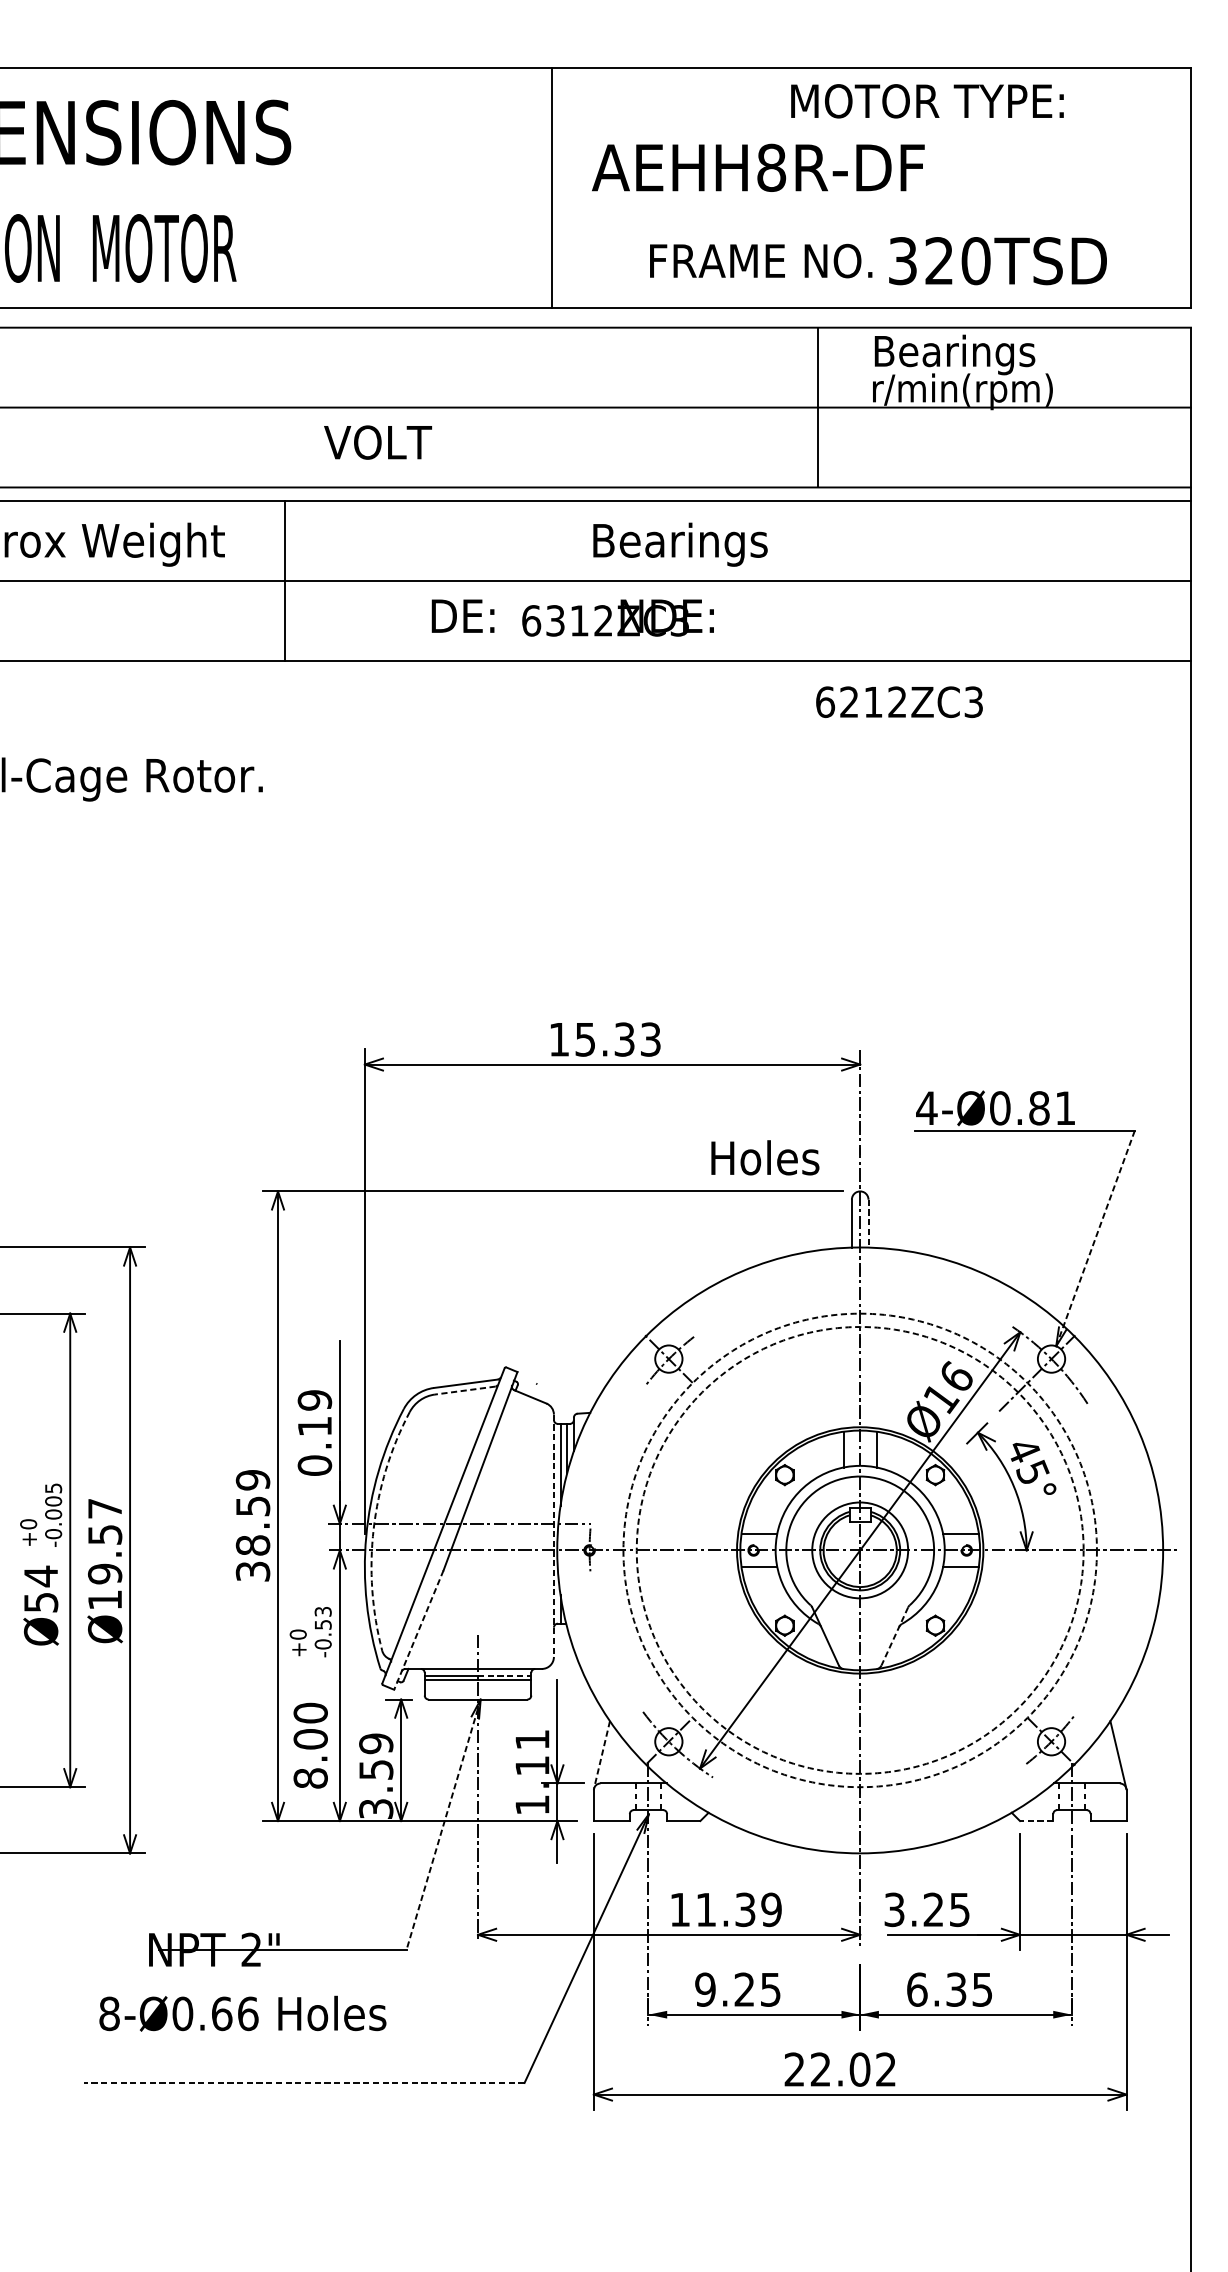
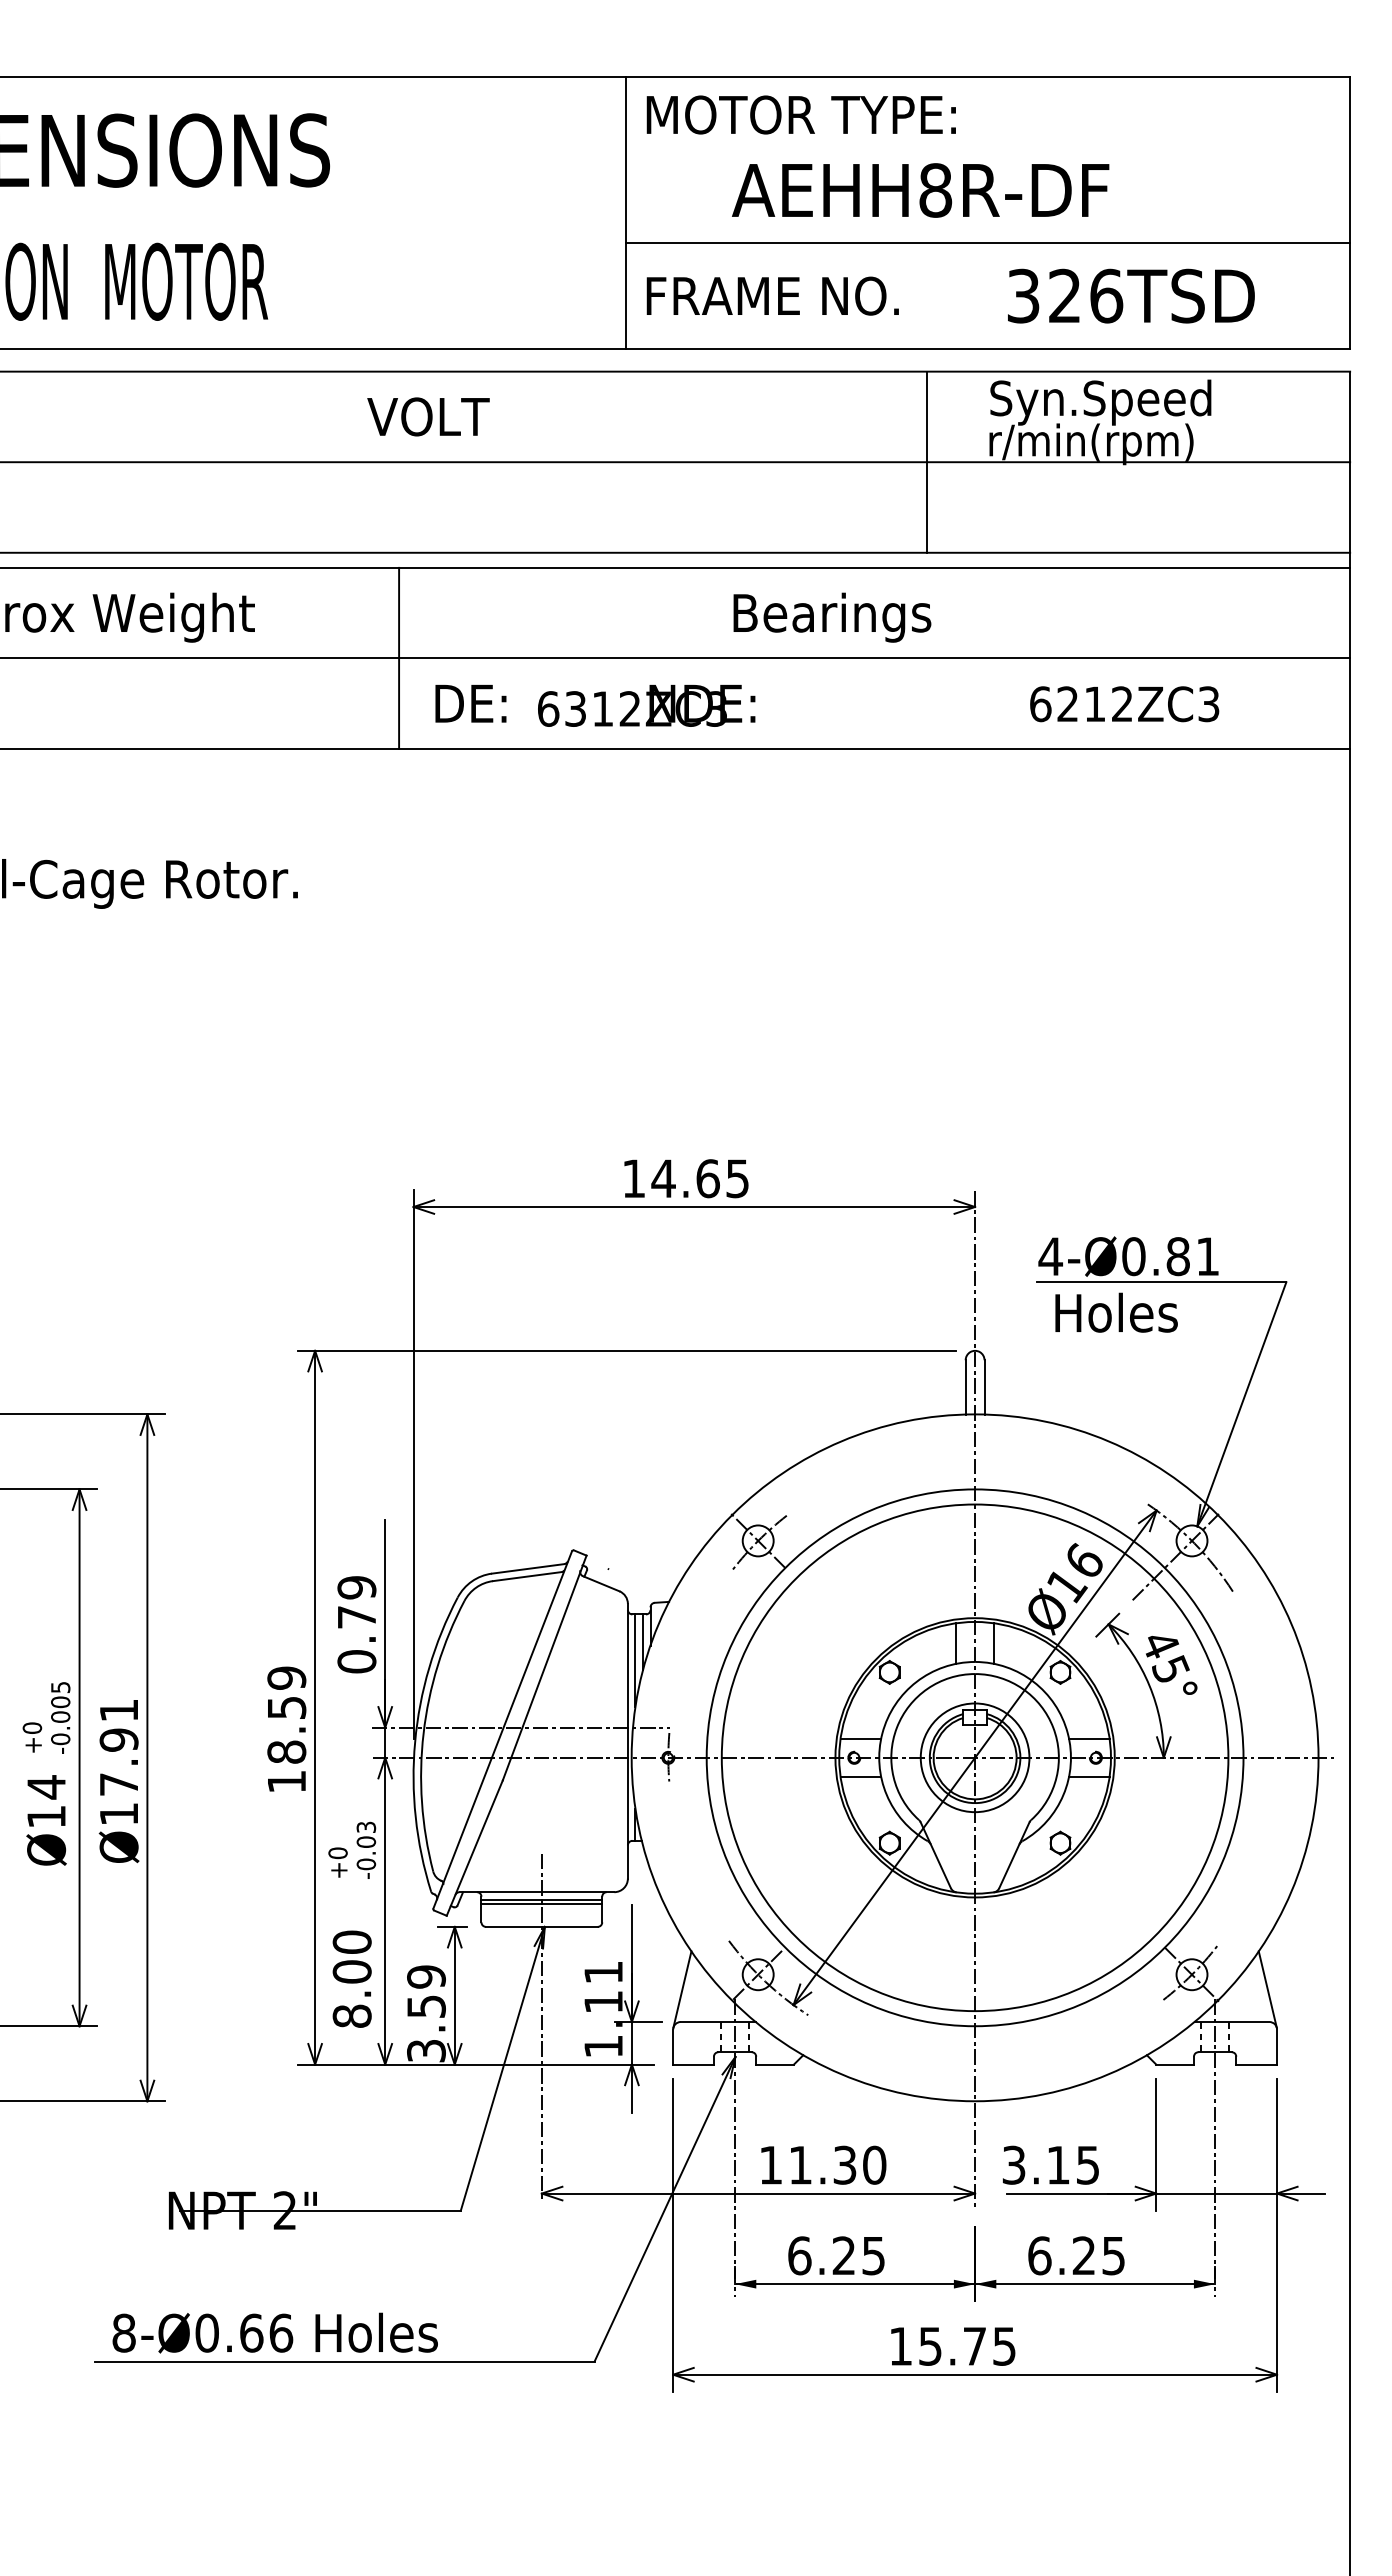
text: (926, 100) -> (800, 114), moved
text: (758, 167) -> (920, 190), moved
line: (871, 214) -> (987, 243), added
text: (760, 260) -> (772, 295), moved
text: (976, 260) -> (1106, 295), 320TSD -> 326TSD
text: (970, 354) -> (1100, 402), Bearings -> Syn.Speed
text: (378, 442) -> (428, 416), moved
text: (680, 544) -> (832, 617), moved
line: (285, 580) -> (399, 658), moved
text: (572, 617) -> (595, 705), moved
text: (899, 702) -> (1124, 704), moved
text: (617, 1039) -> (699, 1178), 15.33 -> 14.65
text: (765, 1157) -> (1116, 1312), moved
line: (868, 1223) -> (984, 1387), dashed -> solid
line: (1095, 1238) -> (1241, 1404), dashed -> solid
line: (465, 1390) -> (527, 1576), dashed -> solid
text: (314, 1426) -> (356, 1617), 0.19 -> 0.79
arc: (373, 1528) -> (423, 1733), dashed -> solid
line: (553, 1536) -> (627, 1741), dashed -> solid
text: (104, 1541) -> (118, 1747), Ø19.57 -> Ø17.91
circle: (859, 1550) -> (974, 1757), dashed -> solid
circle: (859, 1550) -> (974, 1757), dashed -> solid
text: (252, 1571) -> (286, 1781), 38.59 -> 18.59
text: (41, 1603) -> (46, 1817), Ø54 -> Ø14
text: (323, 1624) -> (366, 1841), -0.53 -> -0.03
line: (418, 1630) -> (474, 1848), dashed -> solid
line: (894, 1636) -> (1014, 1855), dashed -> solid
line: (505, 1675) -> (572, 1899), dashed -> solid
line: (602, 1755) -> (682, 1990), dashed -> solid
line: (1036, 1820) -> (1175, 2064), dashed -> solid
line: (443, 1824) -> (502, 2068), dashed -> solid
text: (771, 1909) -> (874, 2164), 11.39 -> 11.30
text: (933, 1909) -> (1058, 2164), 3.25 -> 3.15
text: (705, 1989) -> (799, 2255), 9.25 -> 6.25
text: (955, 1989) -> (1083, 2255), 6.35 -> 6.25
text: (242, 2013) -> (274, 2332), moved
text: (840, 2068) -> (952, 2345), 22.02 -> 15.75
line: (303, 2082) -> (344, 2361), dashed -> solid

